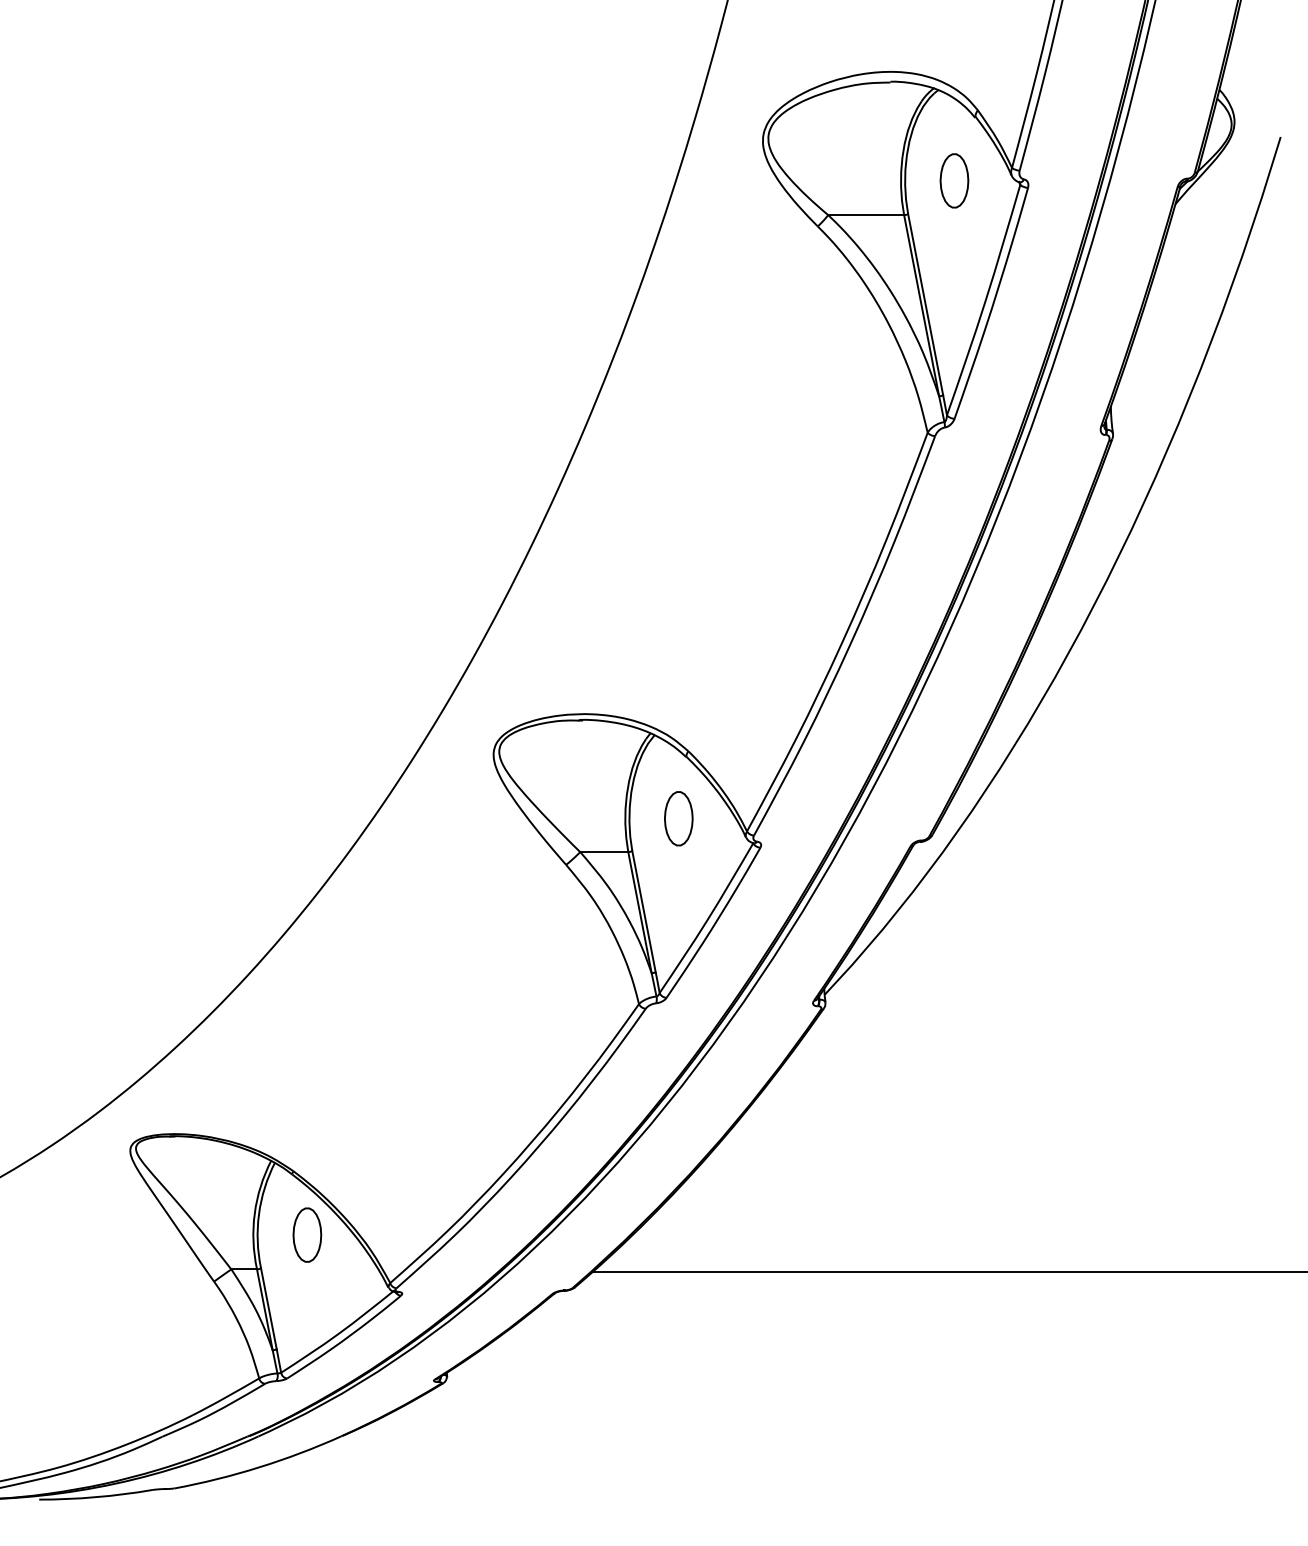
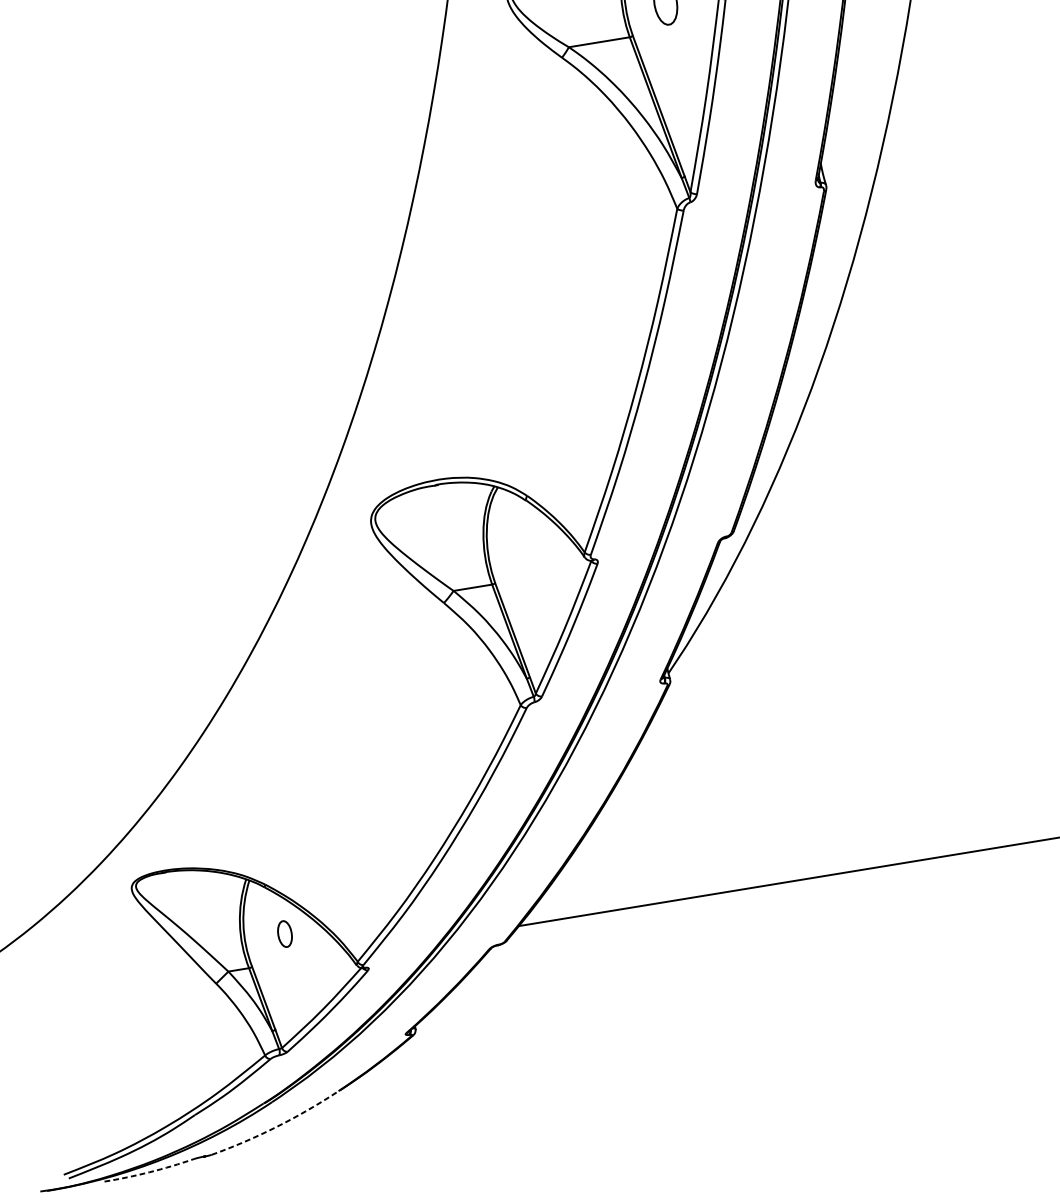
part: (678, 818) -> (528, 551), removed
part: (307, 1234) -> (284, 933), size x0.6
arc: (259, 1467) -> (277, 1126), solid -> dashed
arc: (95, 1497) -> (149, 1172), solid -> dashed

